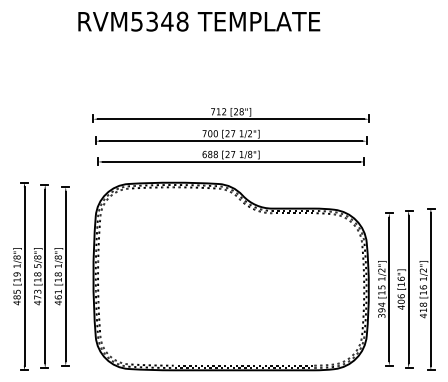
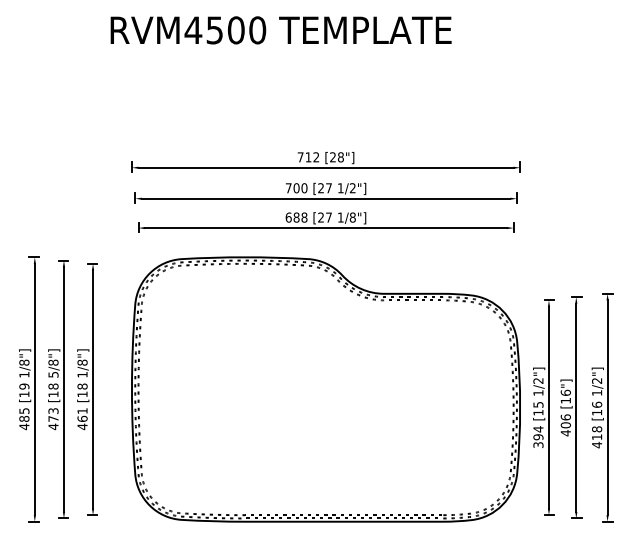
text: (159, 21) -> (225, 30), RVM5348 -> RVM4500

